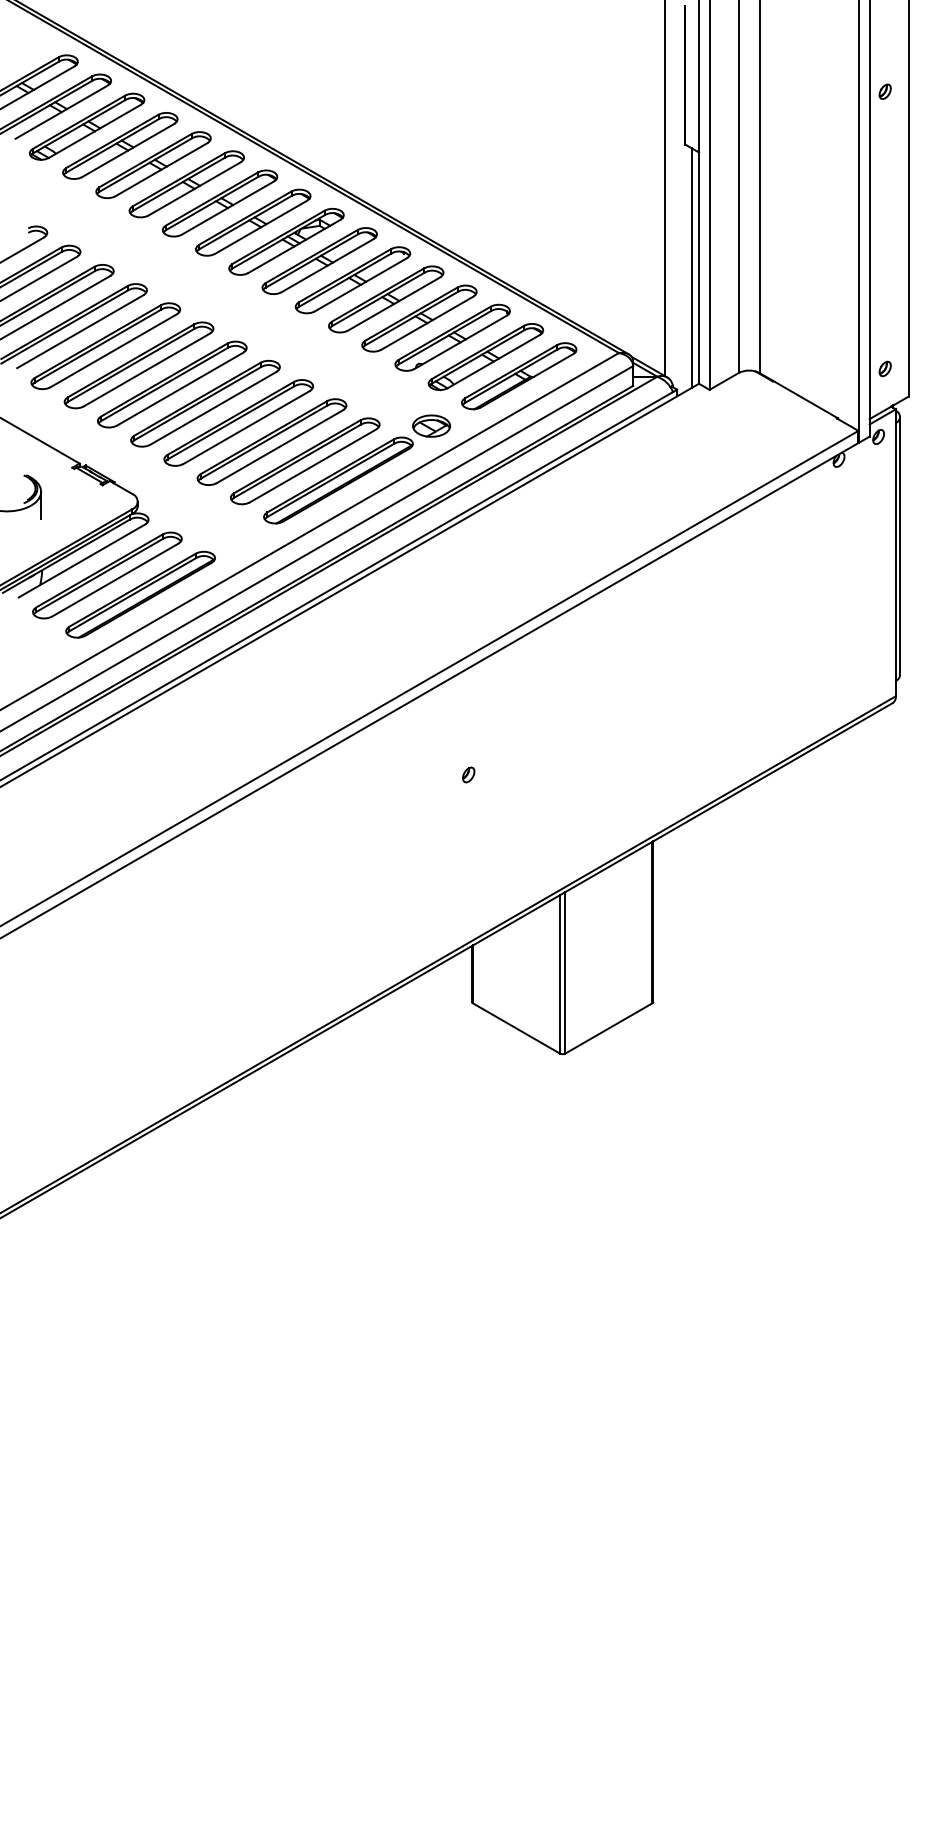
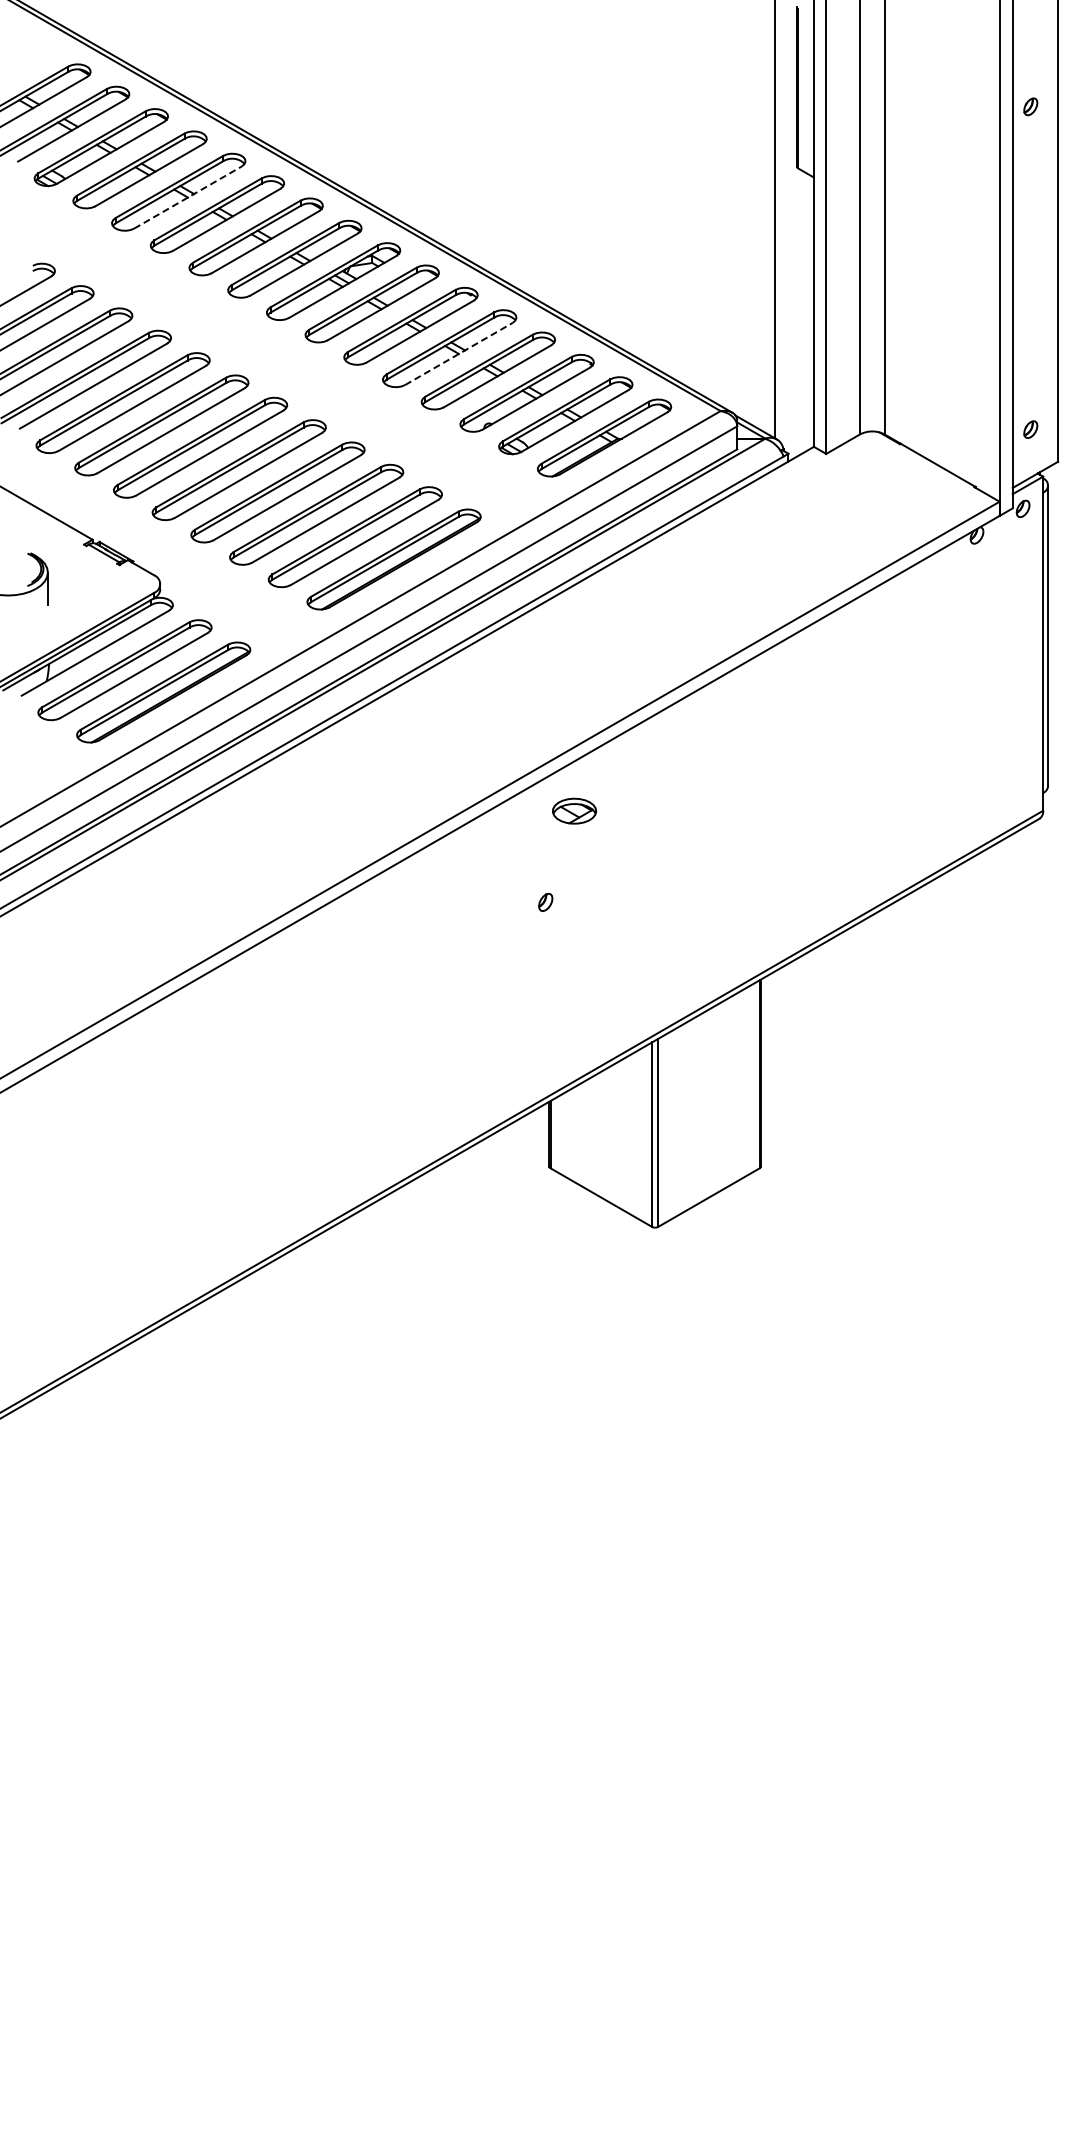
line: (161, 169) -> (188, 197), solid -> dashed
line: (691, 267) -> (805, 311), removed
line: (394, 303) -> (459, 353), solid -> dashed
part: (431, 425) -> (574, 810), moved

